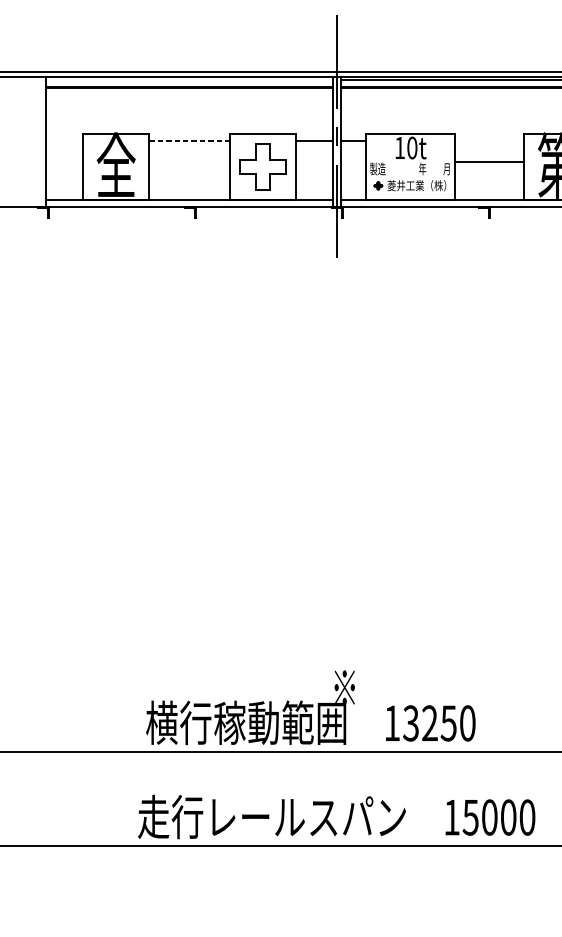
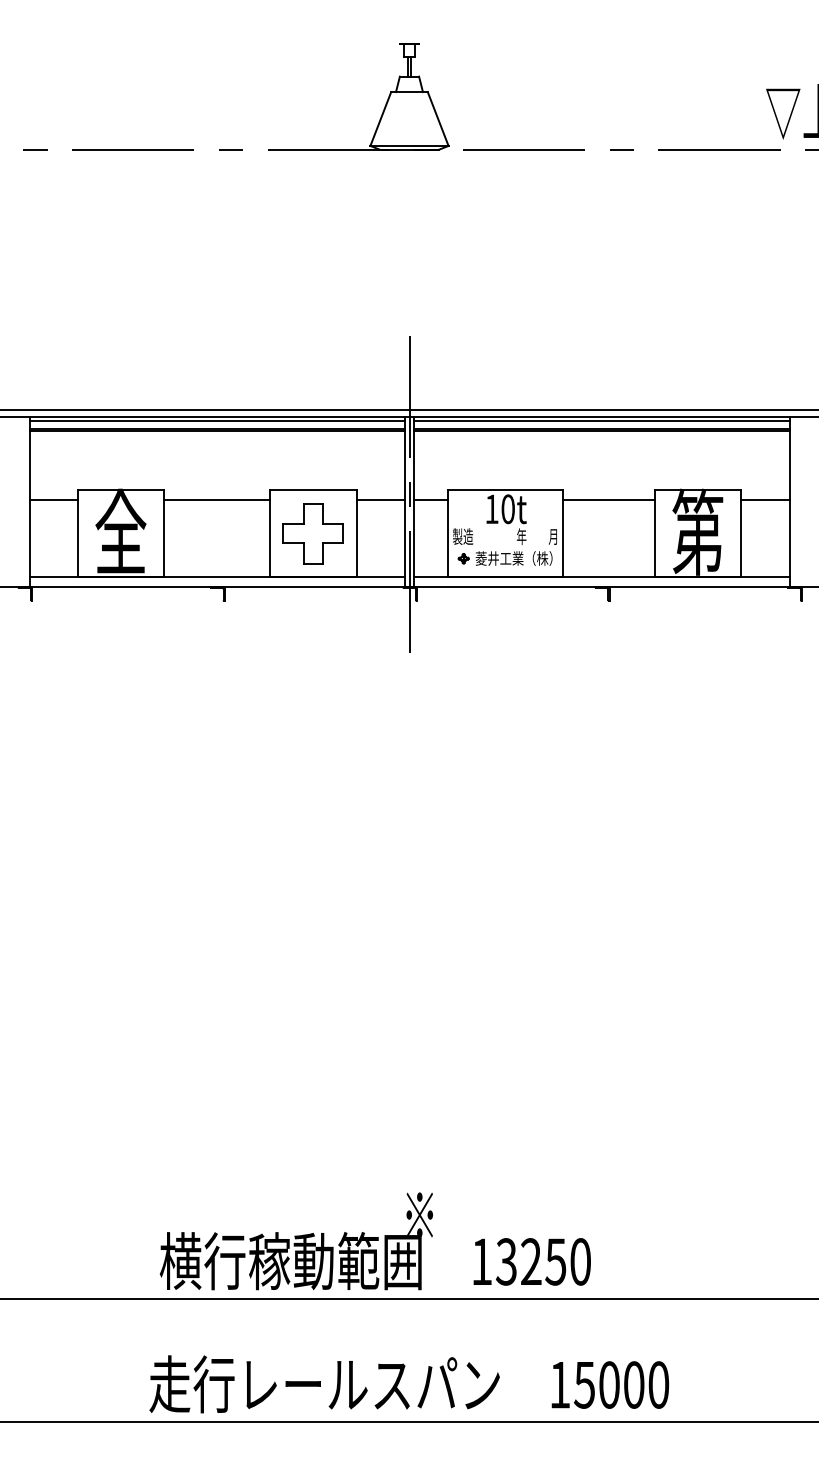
line: (189, 80) -> (216, 420), added
line: (64, 140) -> (53, 499), added
line: (190, 140) -> (217, 499), dashed -> solid
line: (489, 161) -> (608, 499), moved

